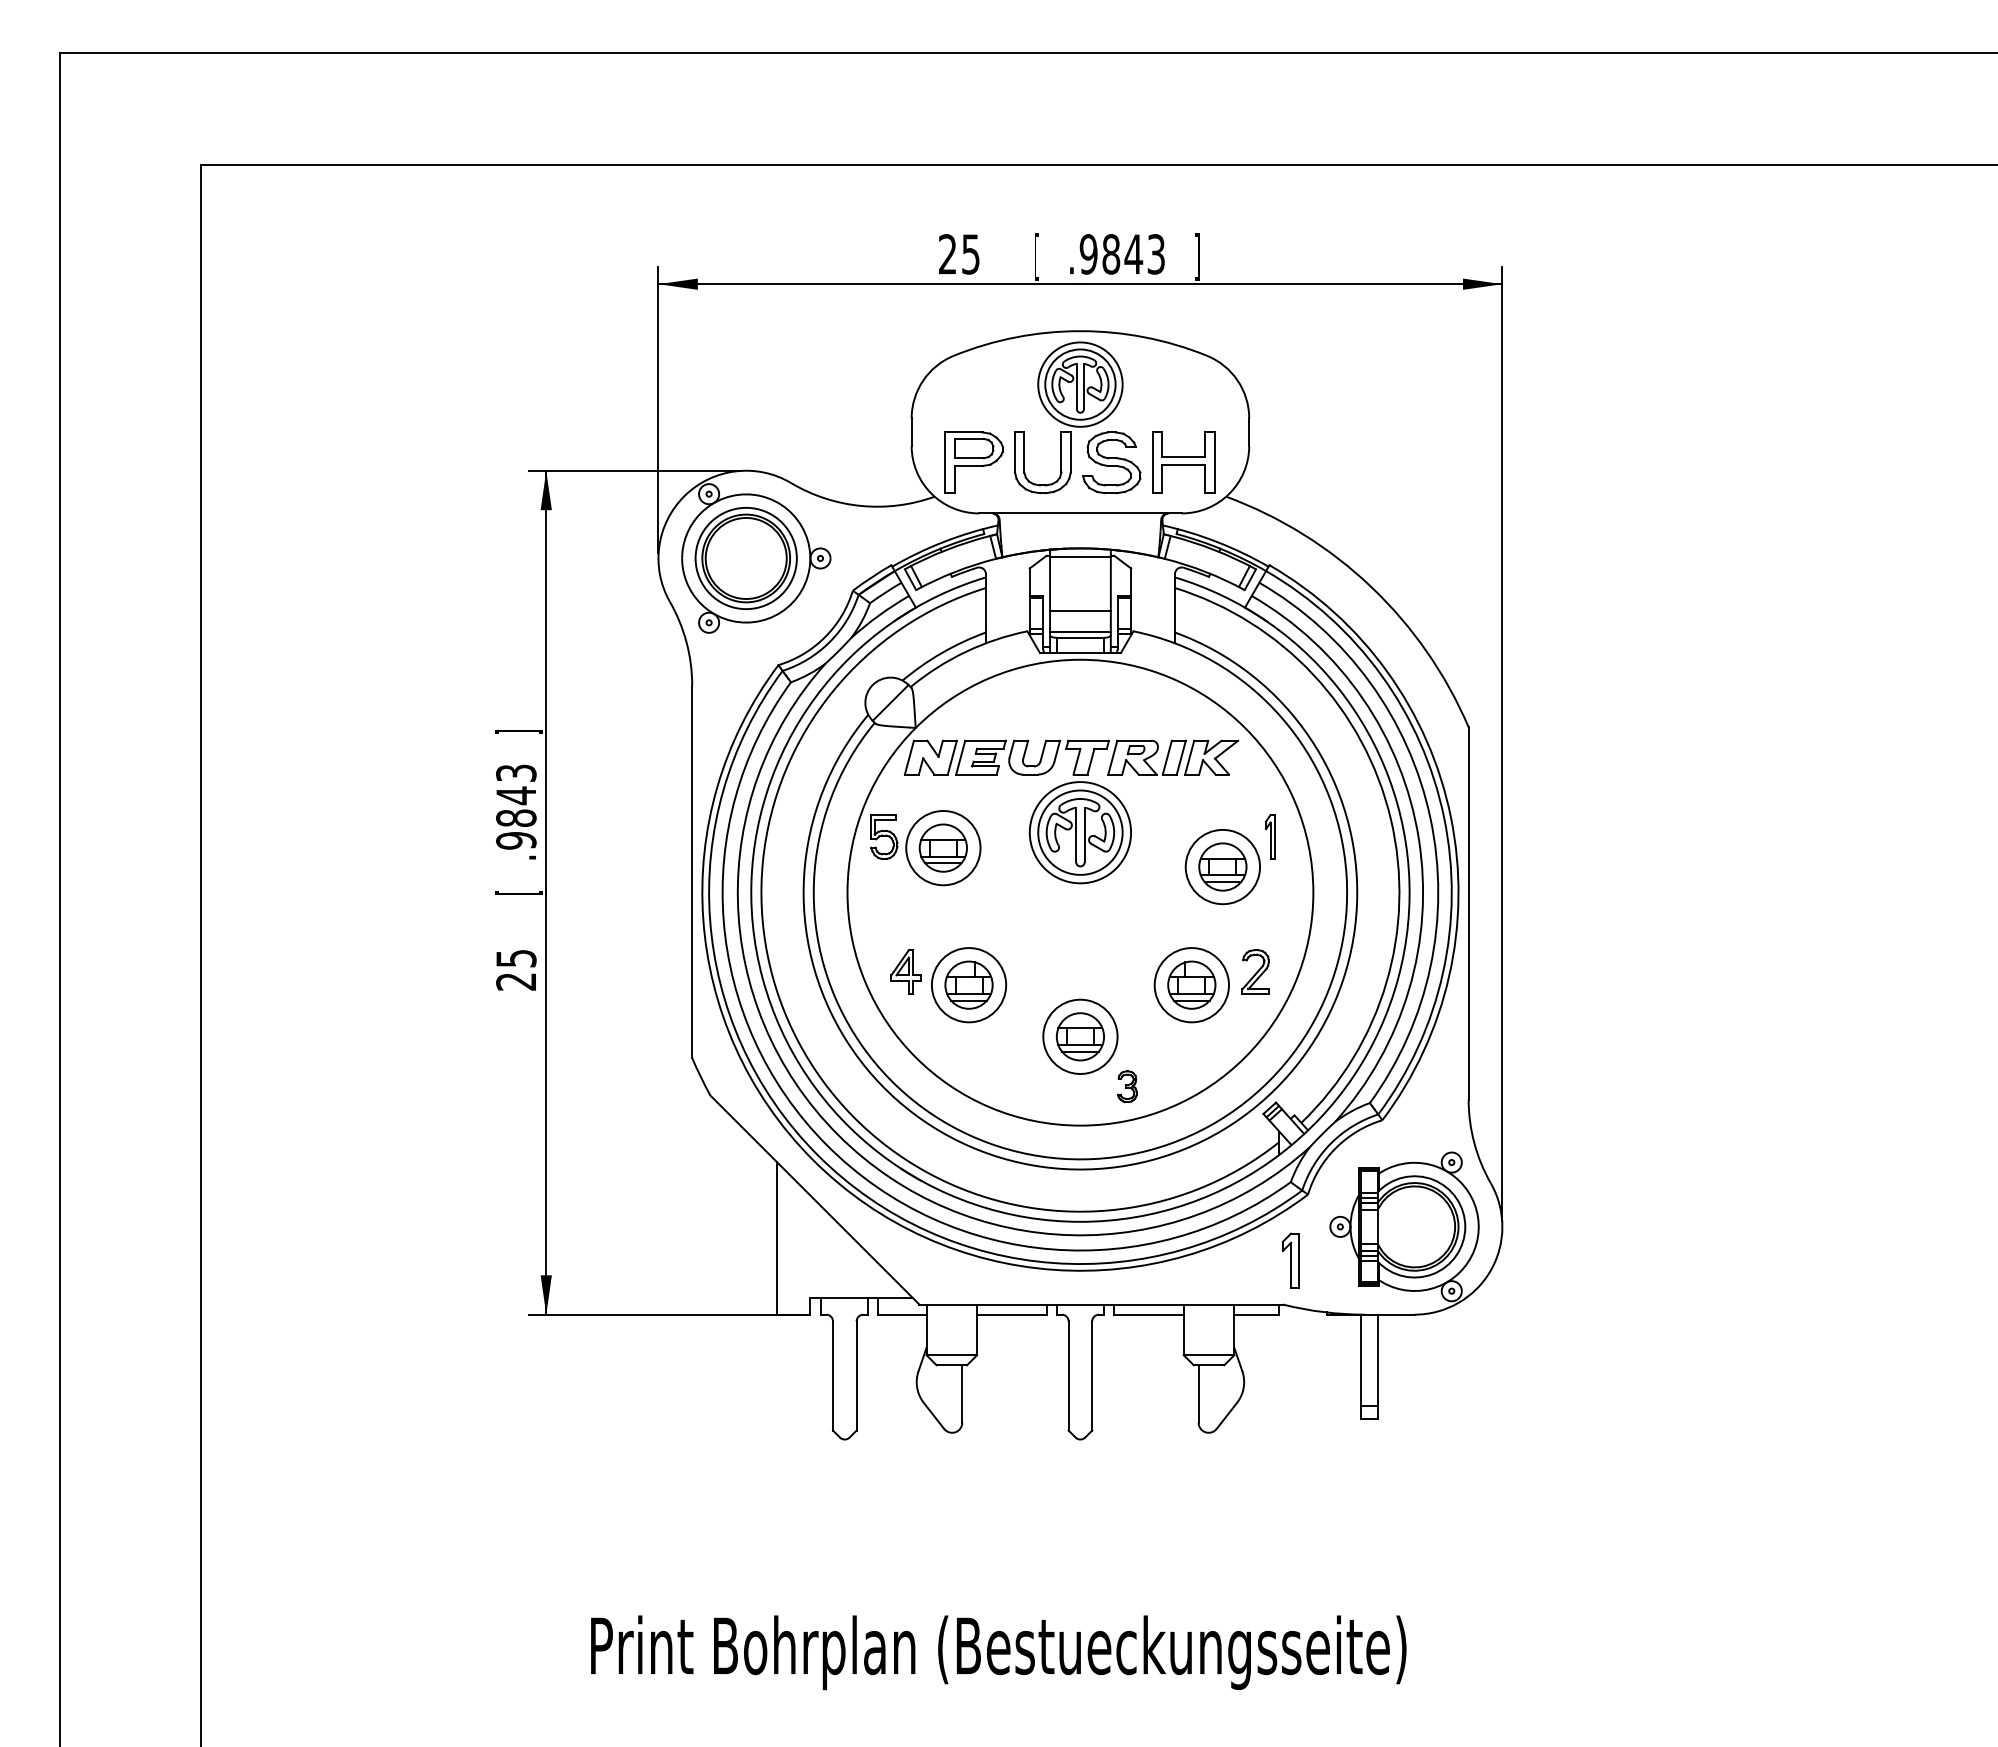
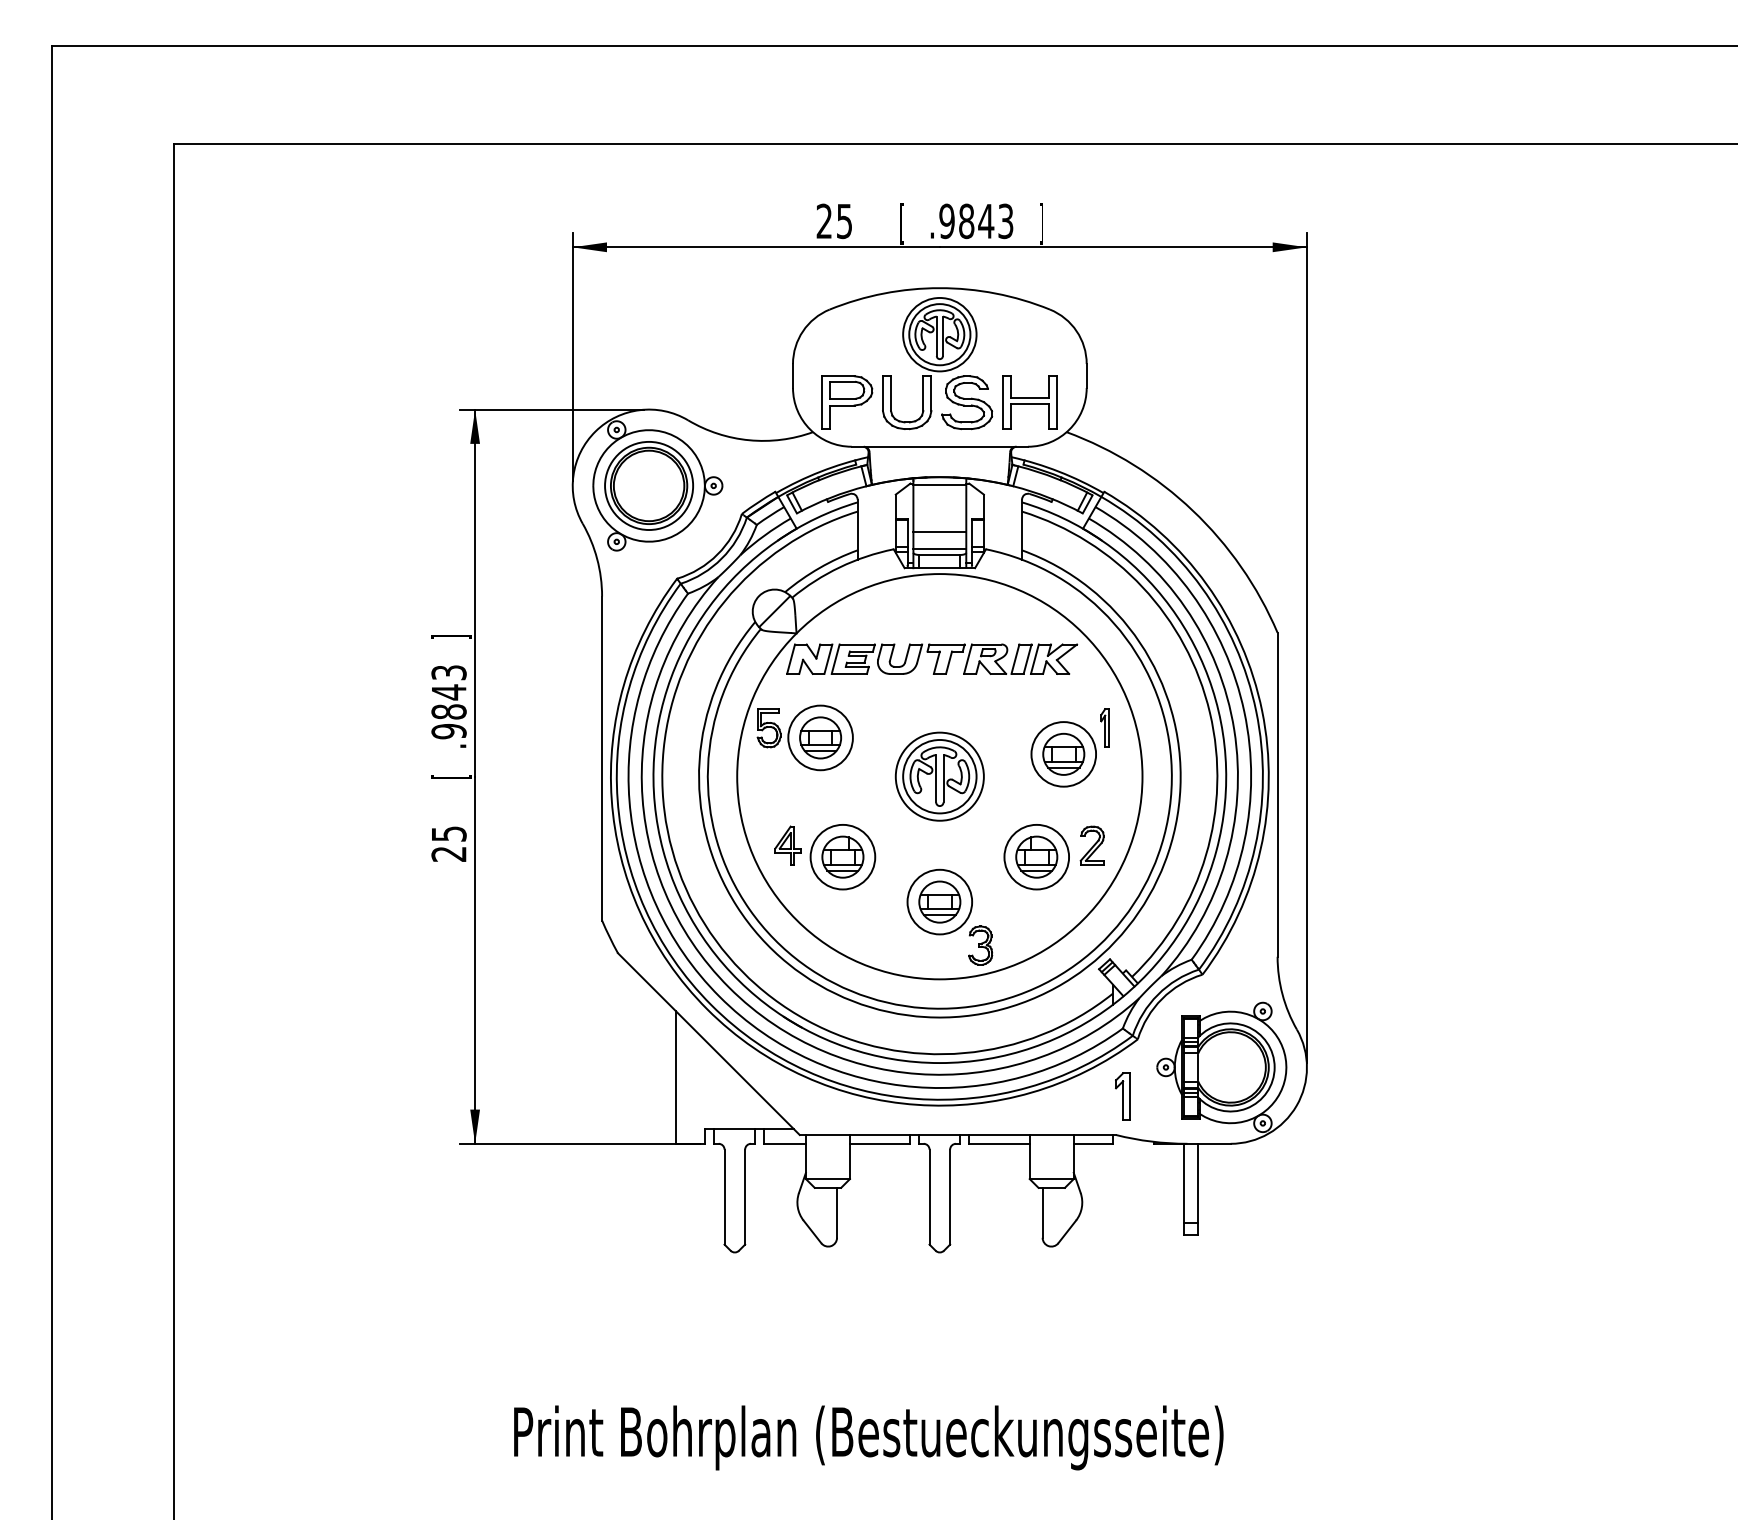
part: (1079, 832) -> (939, 776), moved
part: (1127, 1086) -> (980, 945), size x1.43

